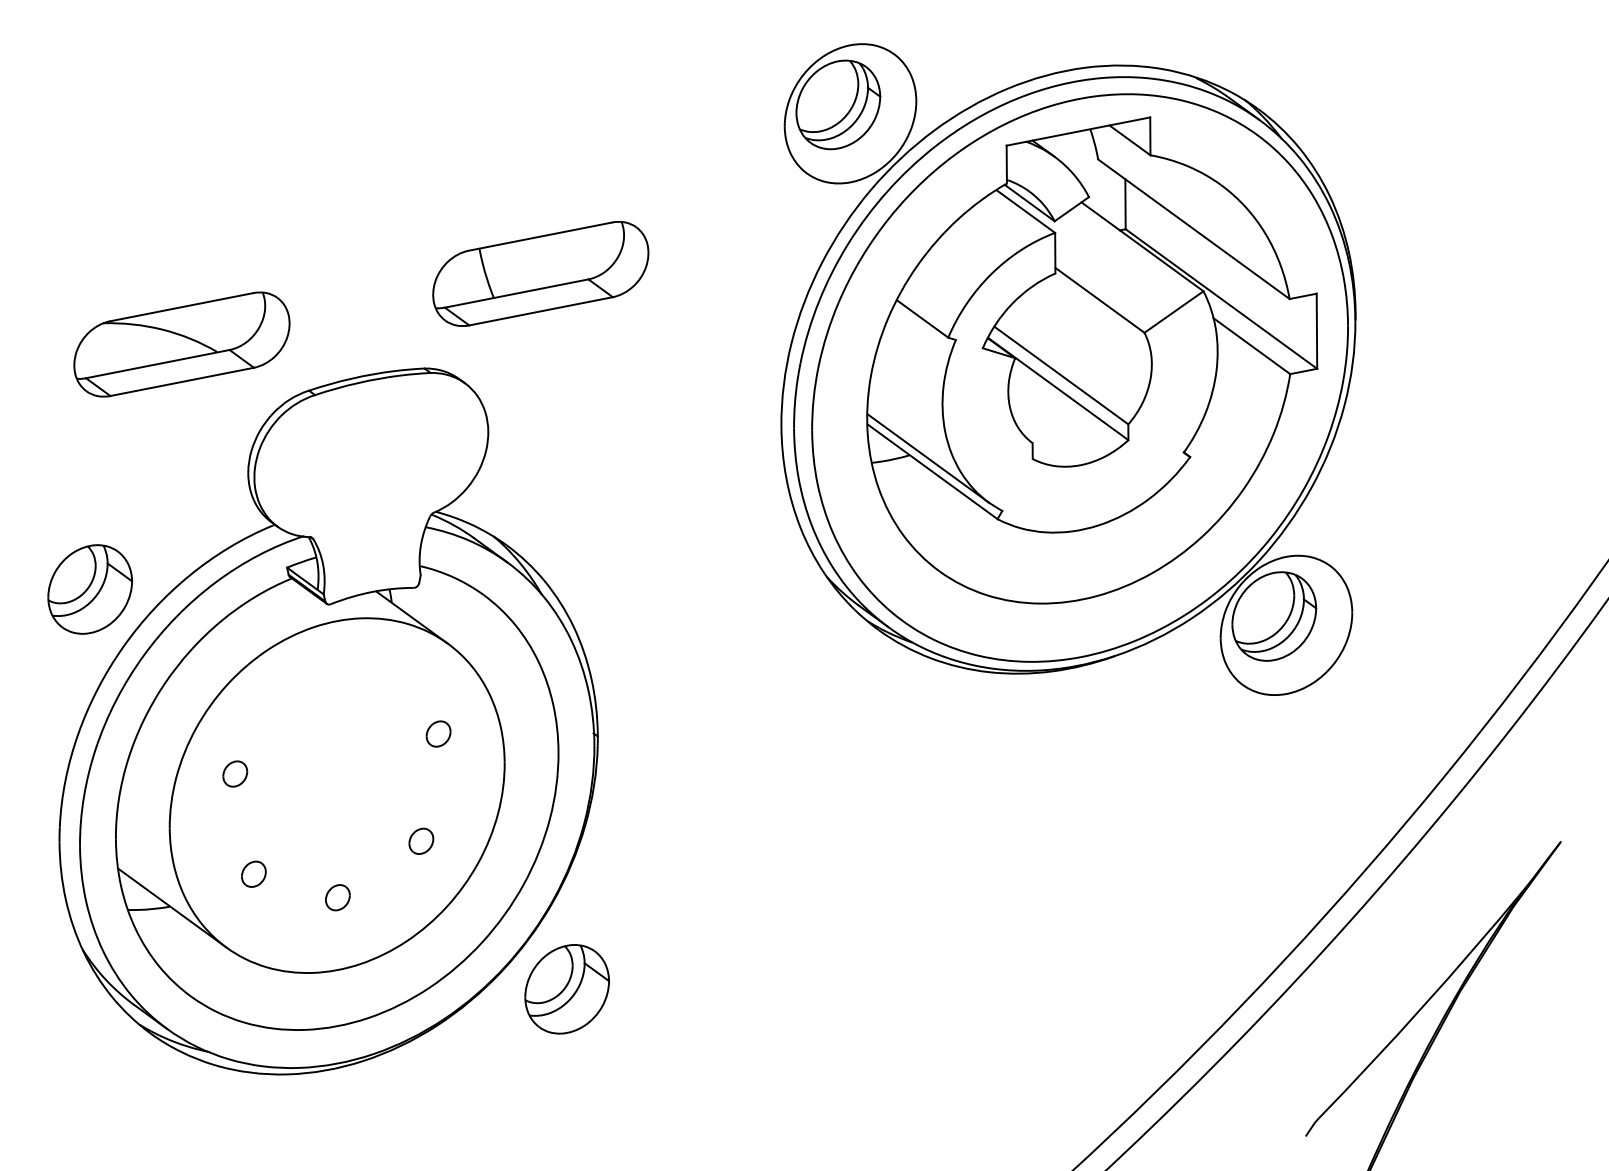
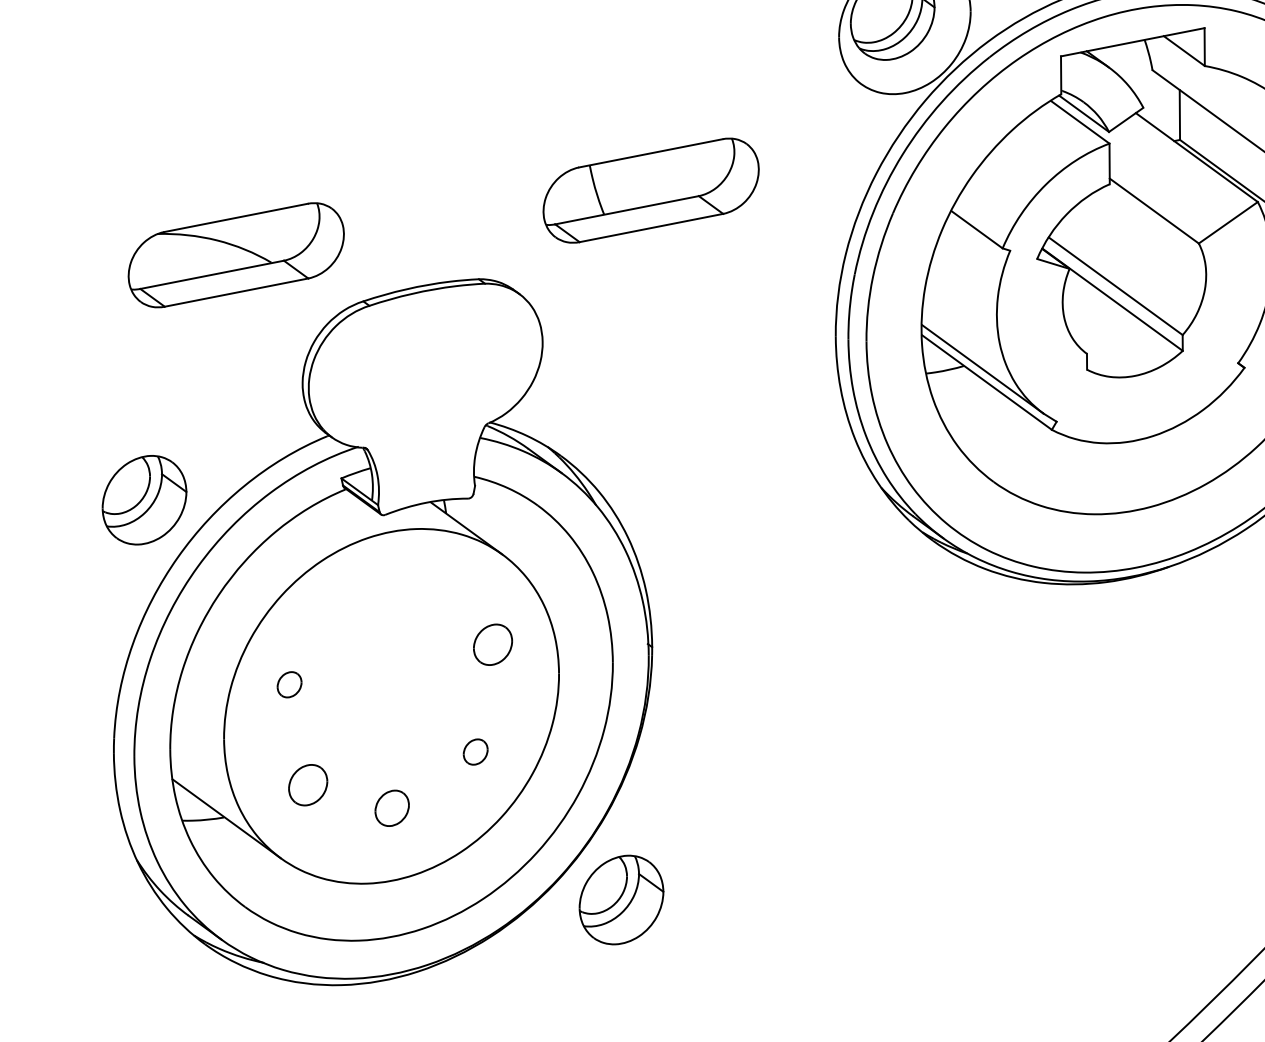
part: (540, 273) -> (650, 190), moved
part: (438, 733) -> (492, 644), size x1.6
part: (253, 873) -> (307, 784), size x1.6
part: (337, 897) -> (391, 808), size x1.4

